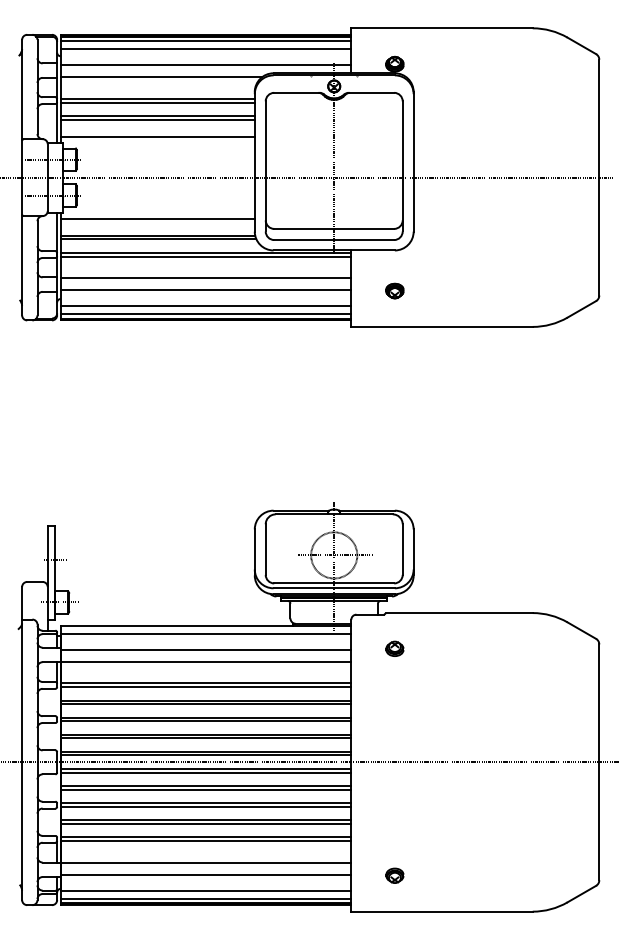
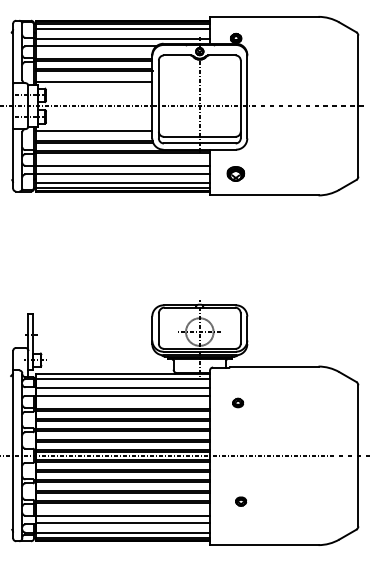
part: (395, 290) -> (236, 173), size x1.6
part: (395, 648) -> (238, 402), moved
part: (395, 875) -> (241, 501), moved

